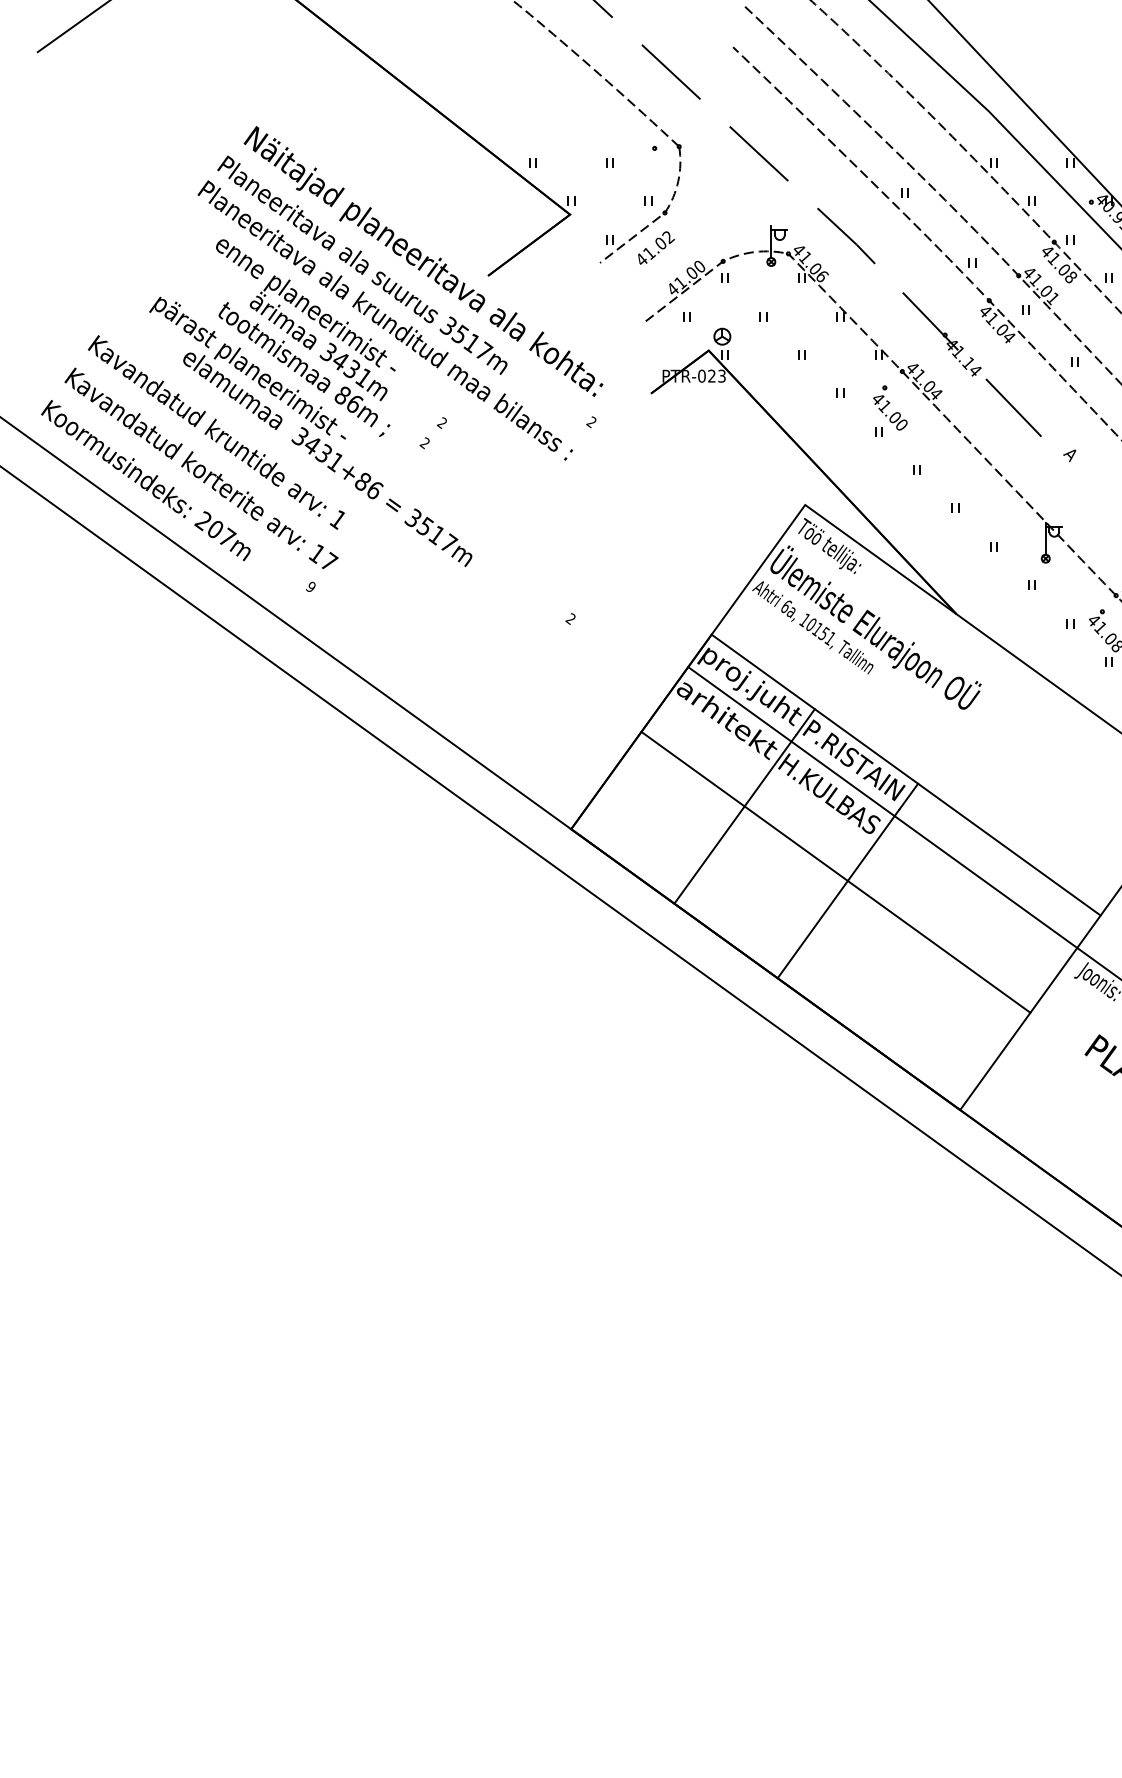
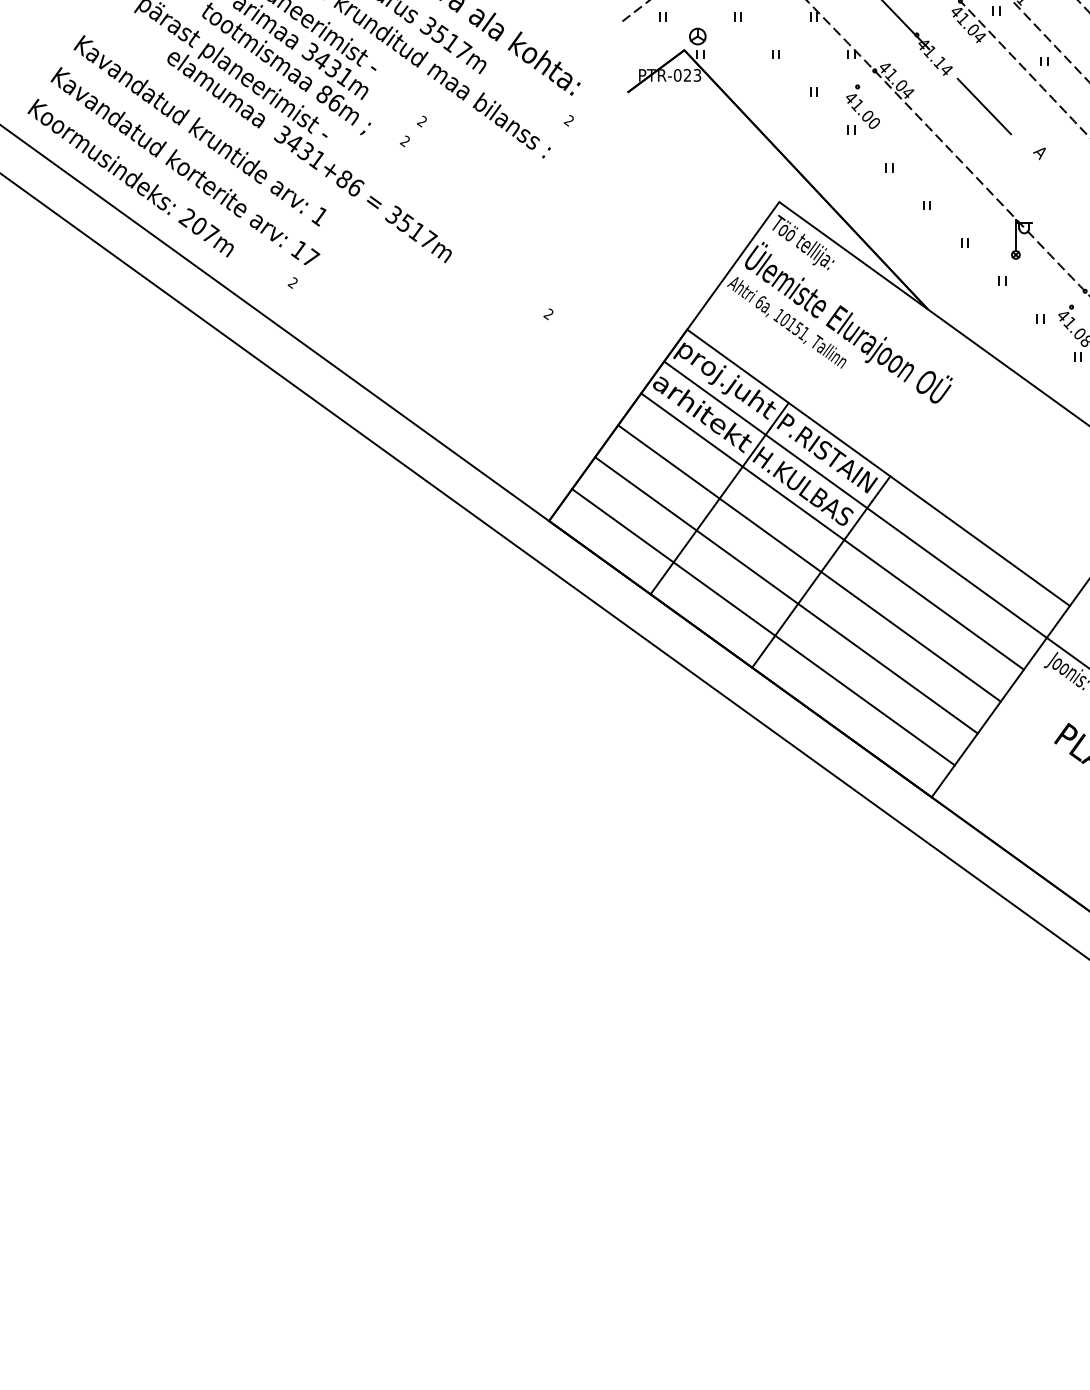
text: (310, 587) -> (292, 283), 9 -> 2
line: (858, 839) -> (831, 531), added
line: (812, 904) -> (786, 595), added
line: (788, 936) -> (762, 626), added

